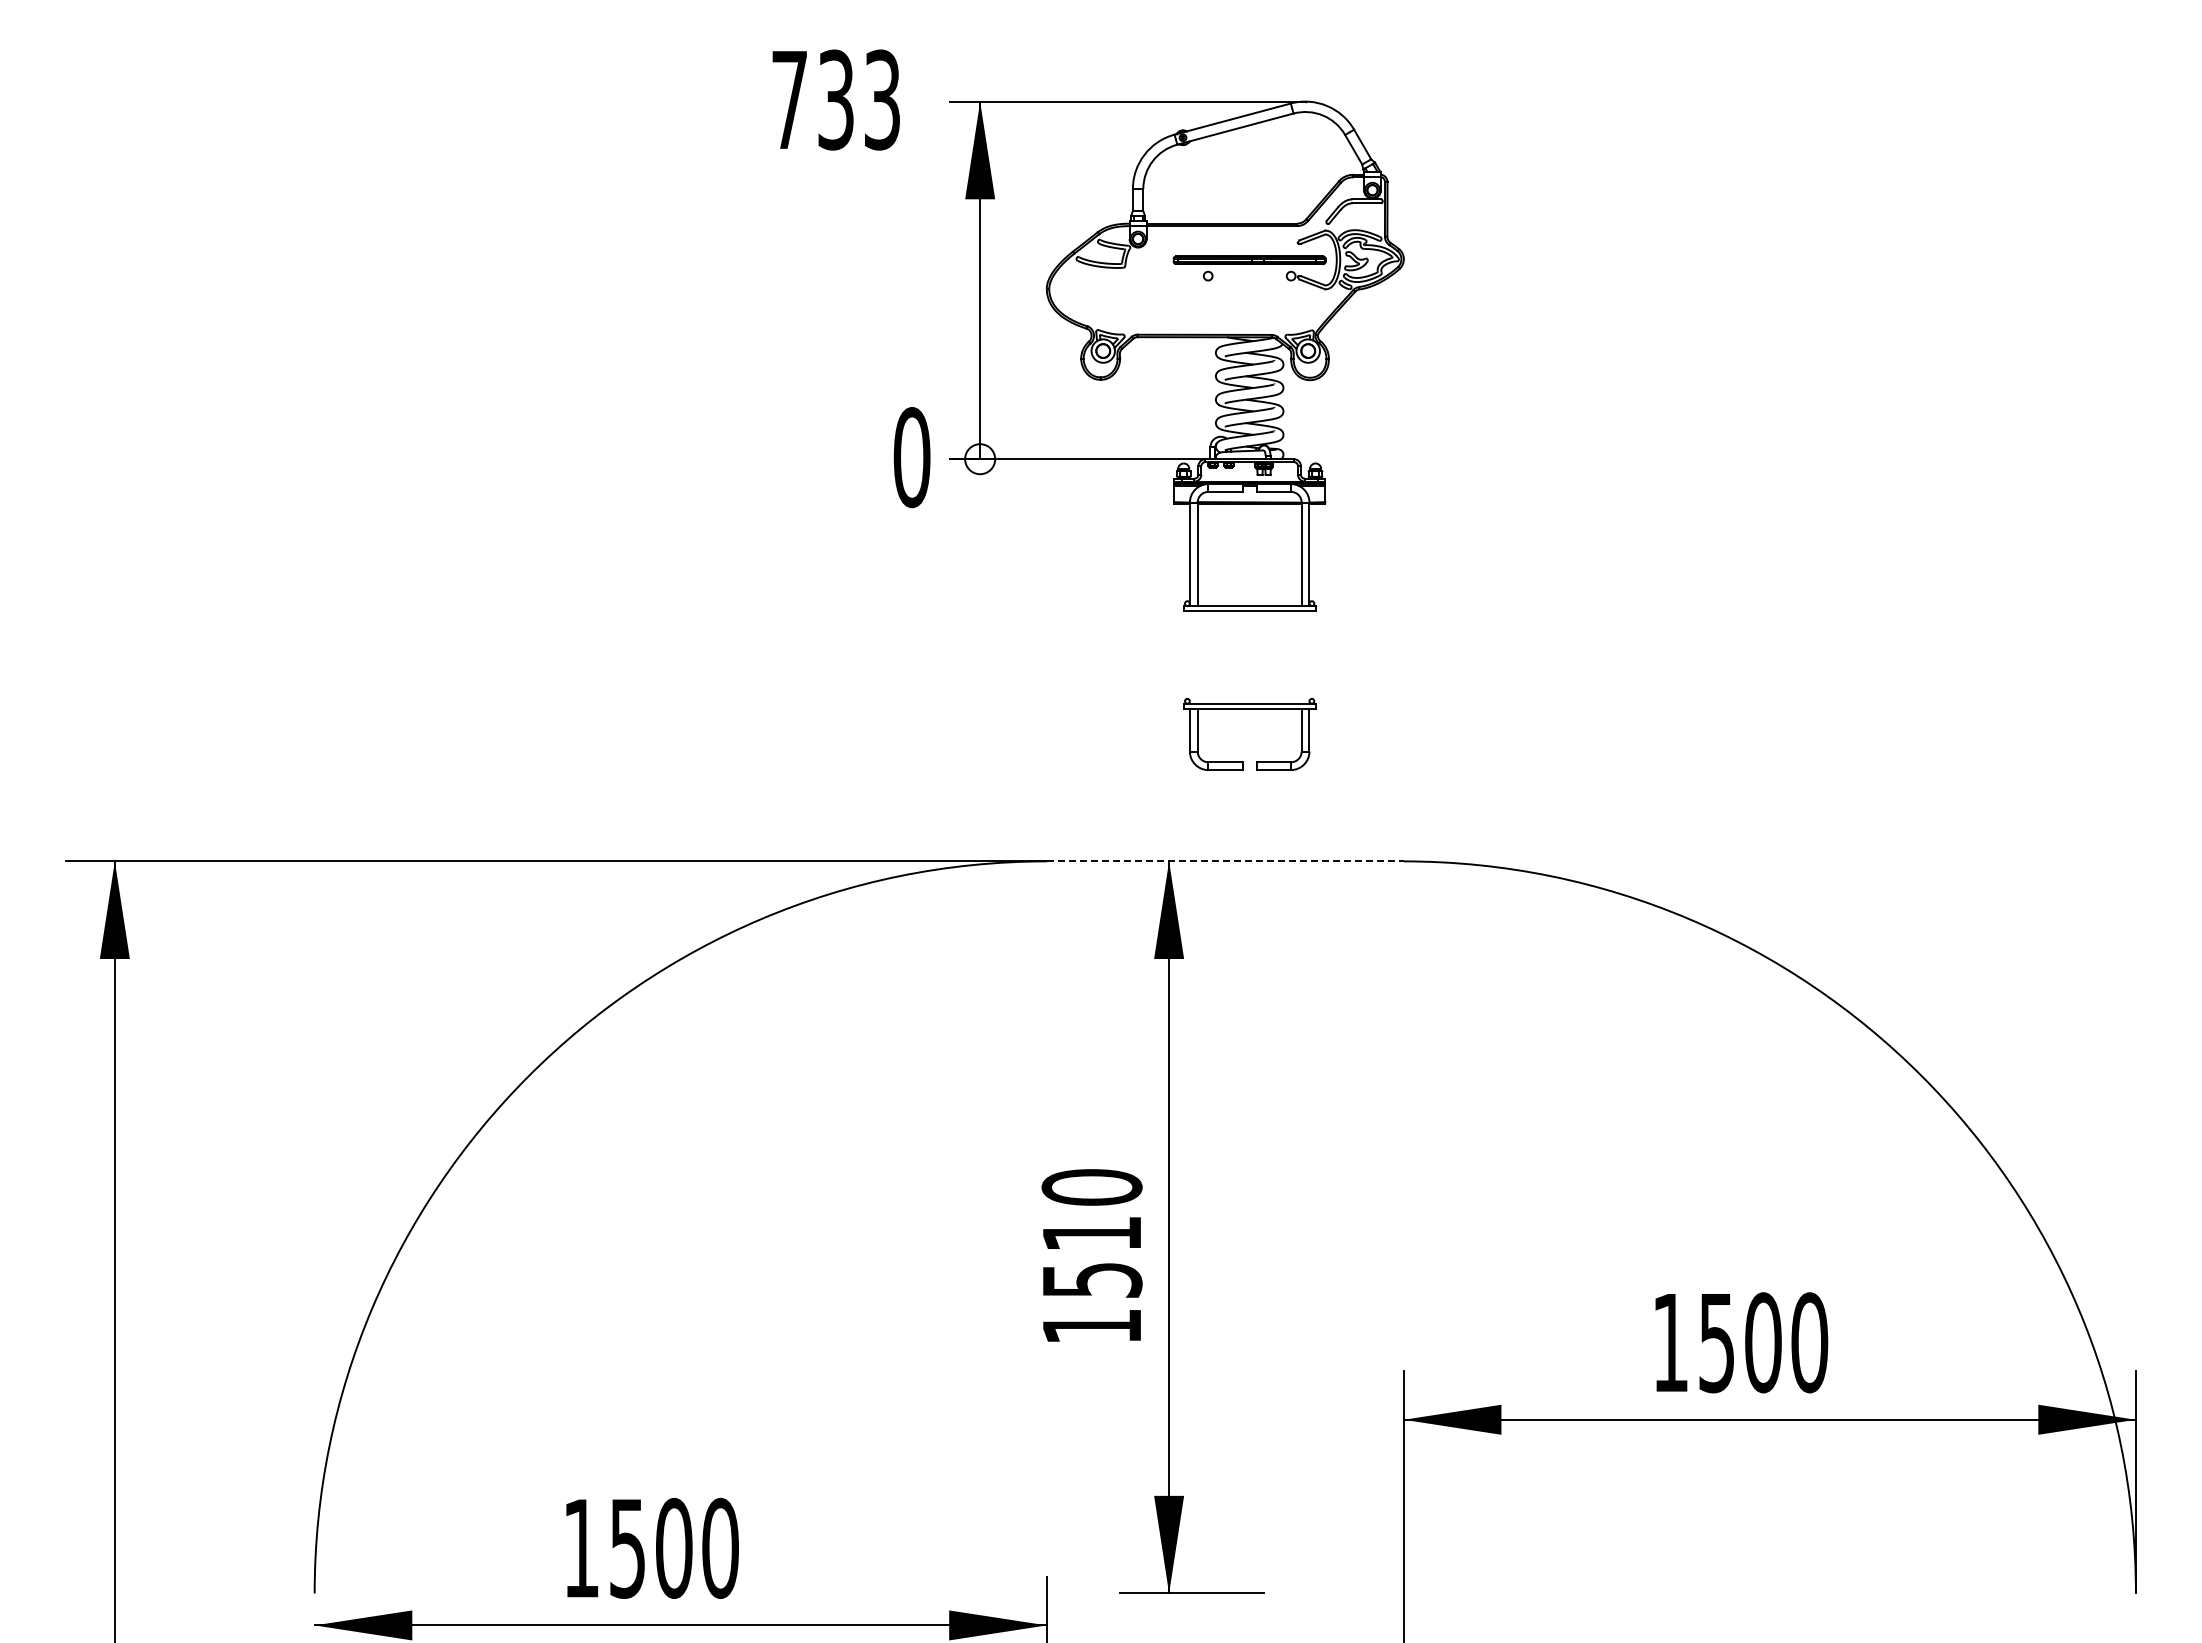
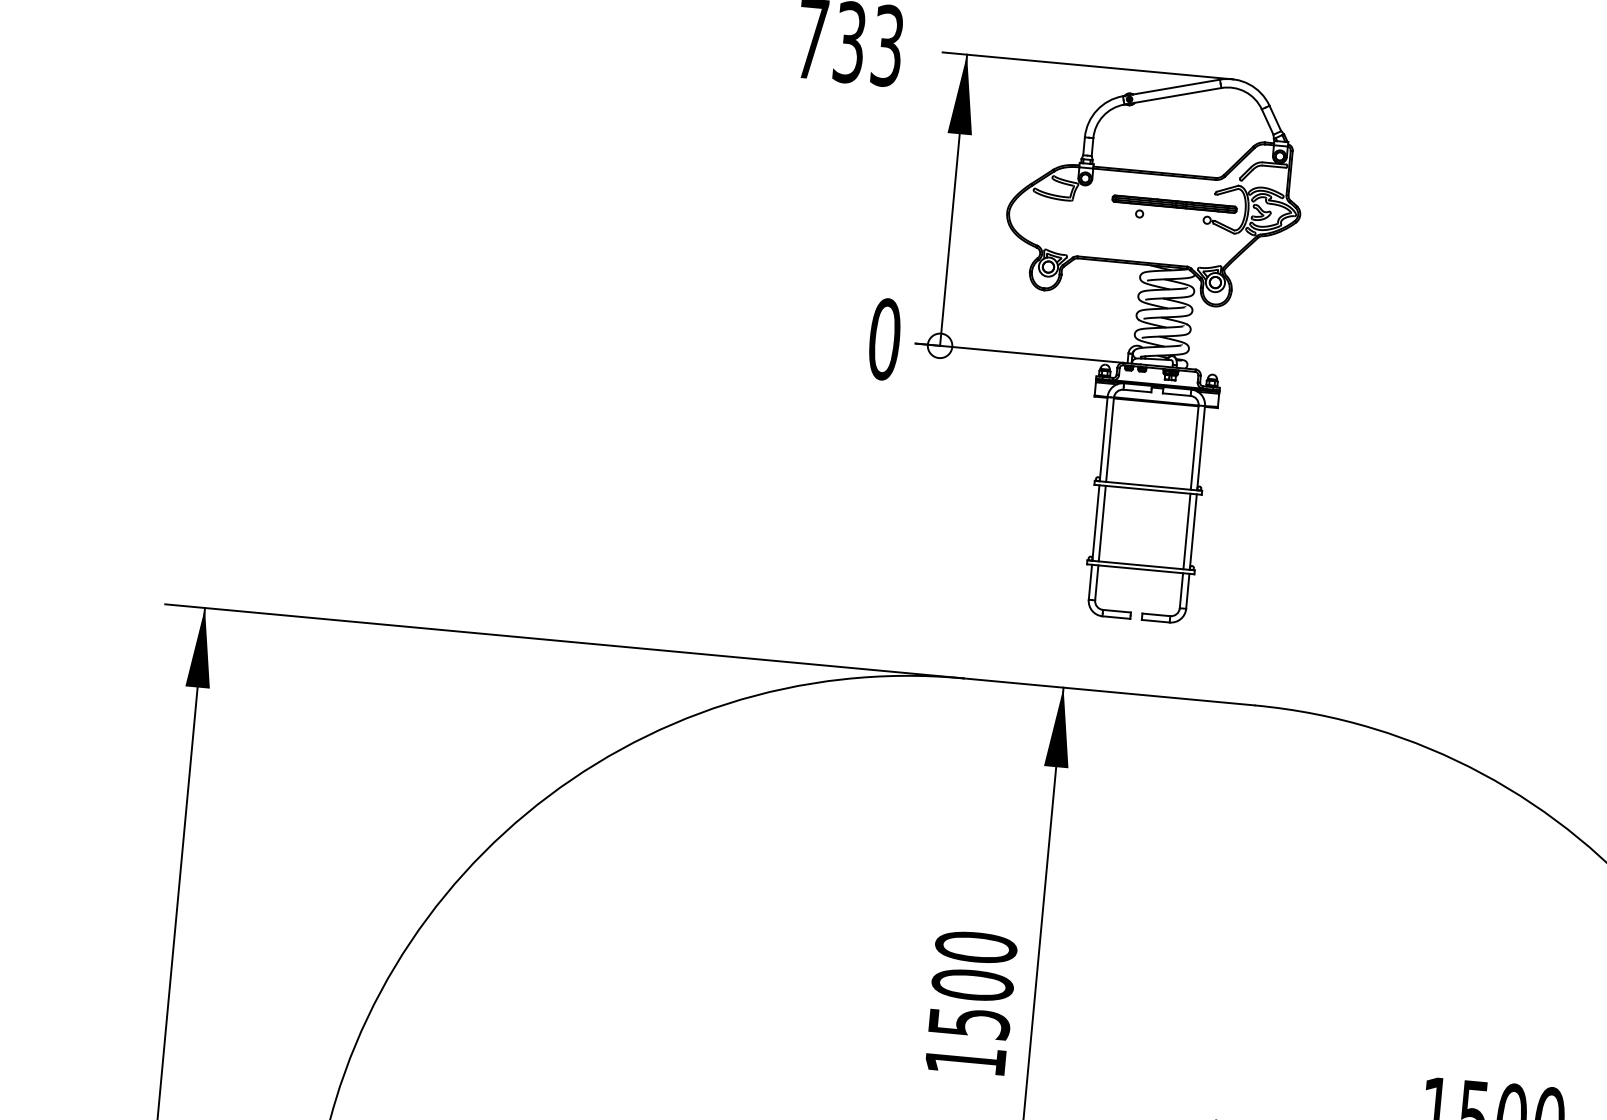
line: (1189, 656) -> (1095, 522), added
line: (1197, 656) -> (1102, 522), added
line: (1301, 656) -> (1186, 530), added
line: (1309, 656) -> (1193, 531), added
line: (1225, 861) -> (1109, 692), dashed -> solid
text: (1091, 1233) -> (972, 984), 1510 -> 1500

